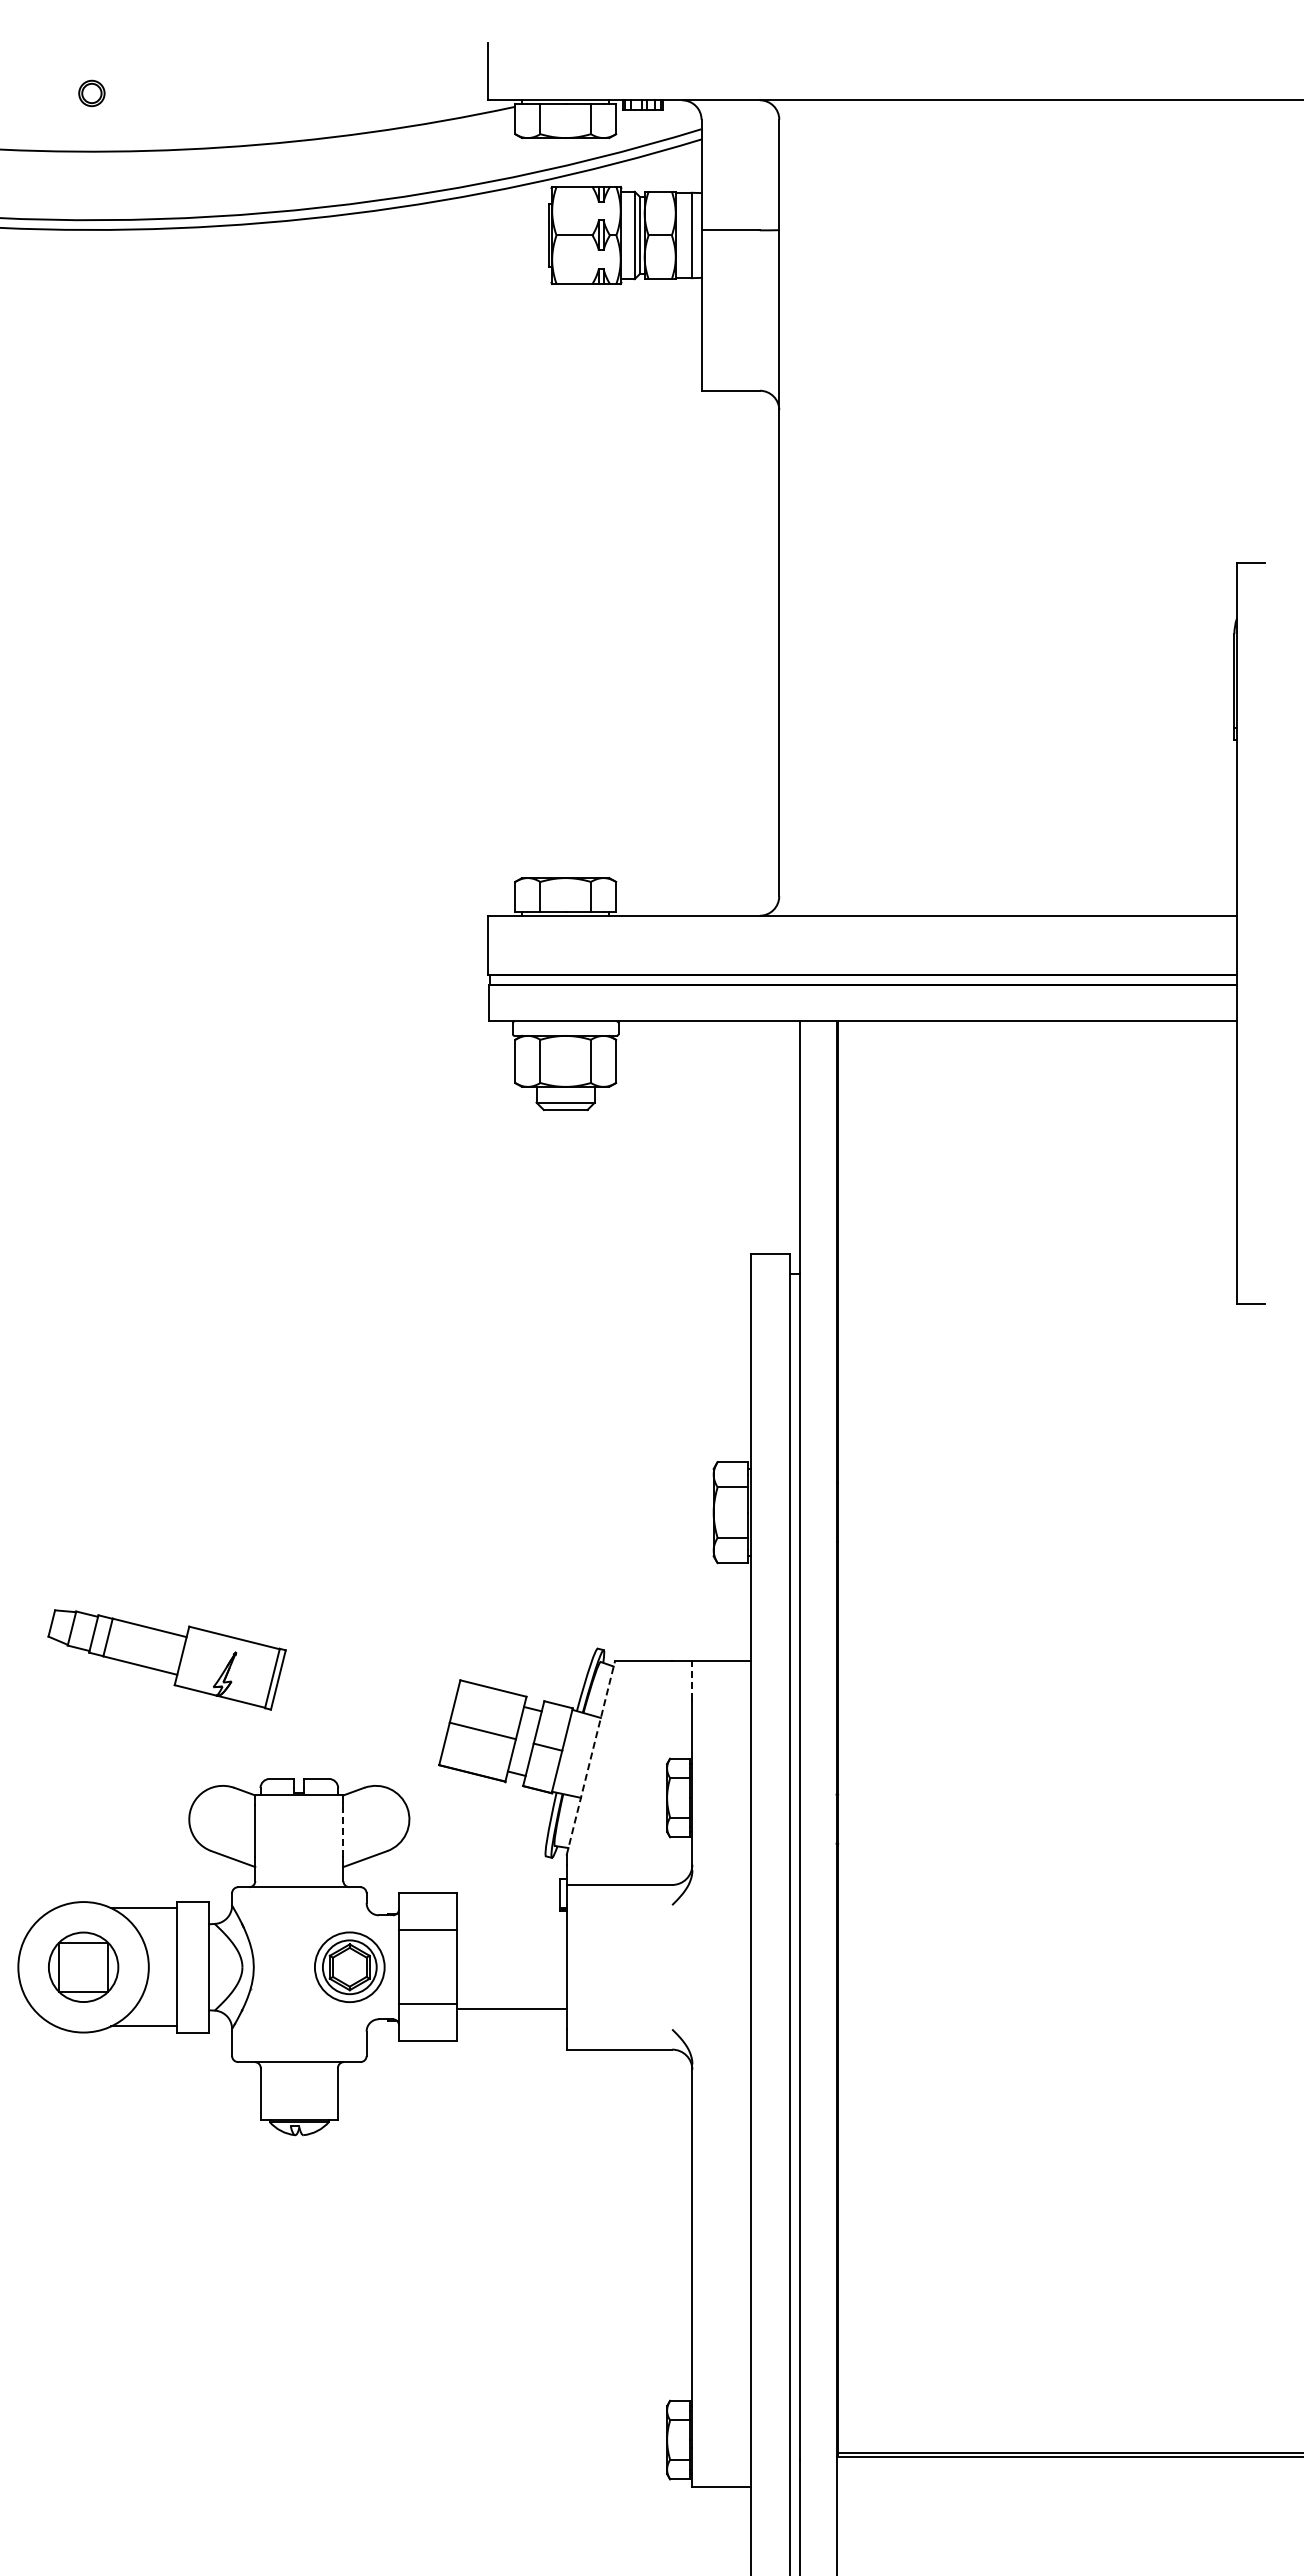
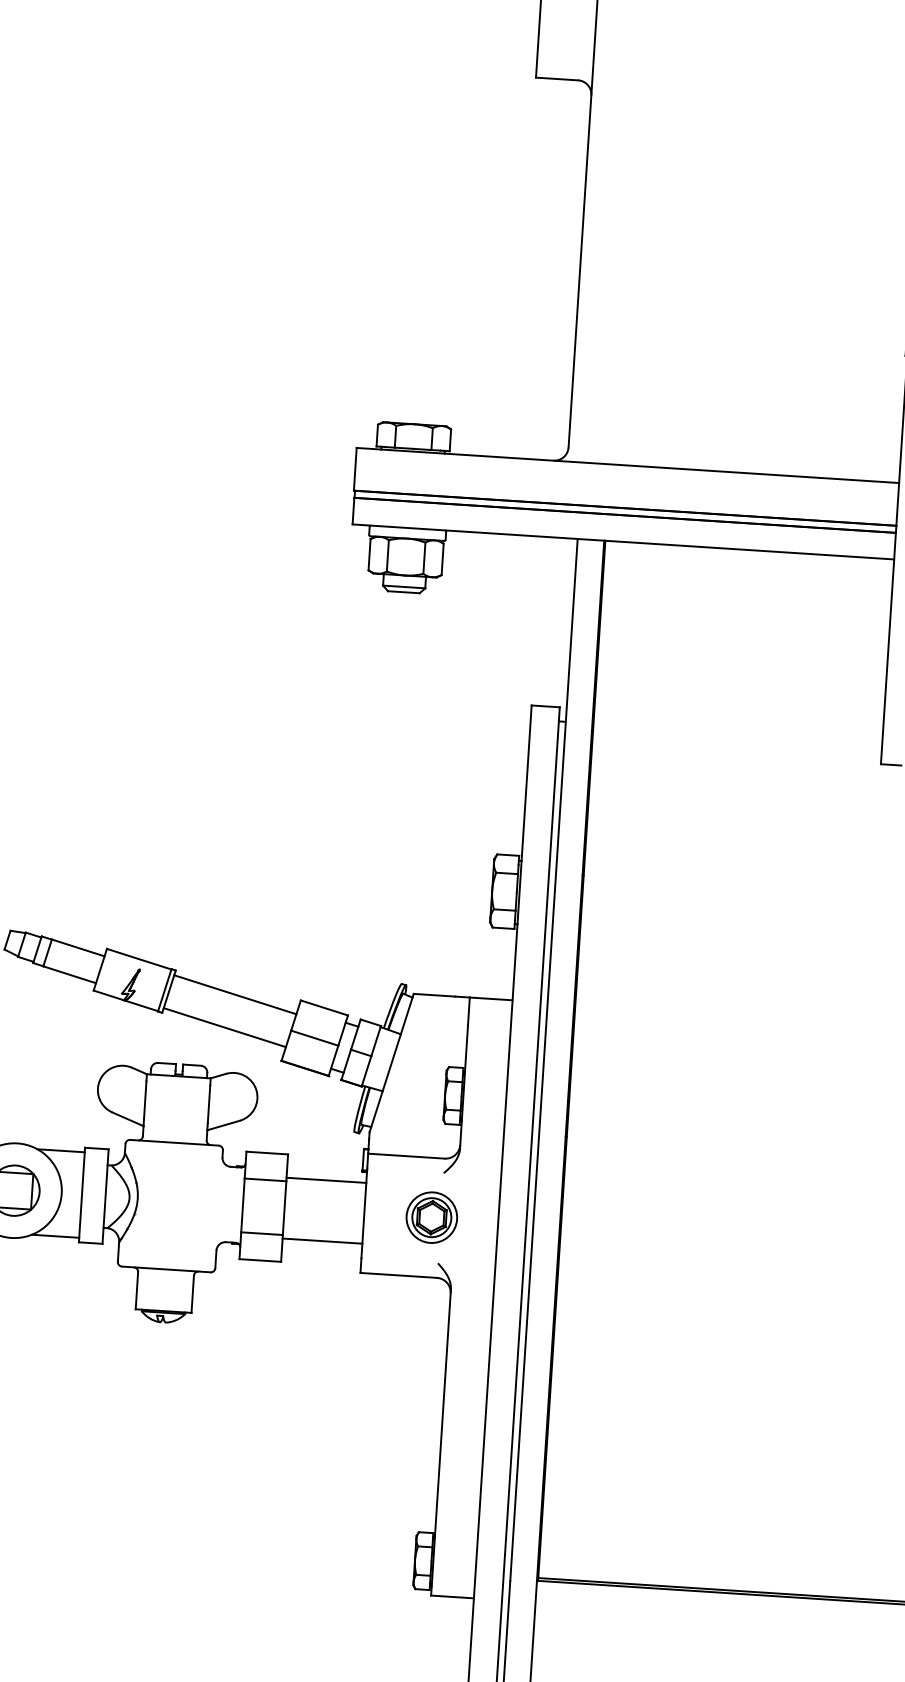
line: (369, 1677) -> (235, 994), added
line: (692, 1680) -> (468, 1011), dashed -> solid
line: (358, 1724) -> (224, 1027), added
line: (590, 1757) -> (391, 1062), dashed -> solid
line: (343, 1830) -> (209, 1103), dashed -> solid
line: (511, 1925) -> (326, 1180), added
part: (349, 1966) -> (431, 1217), moved

